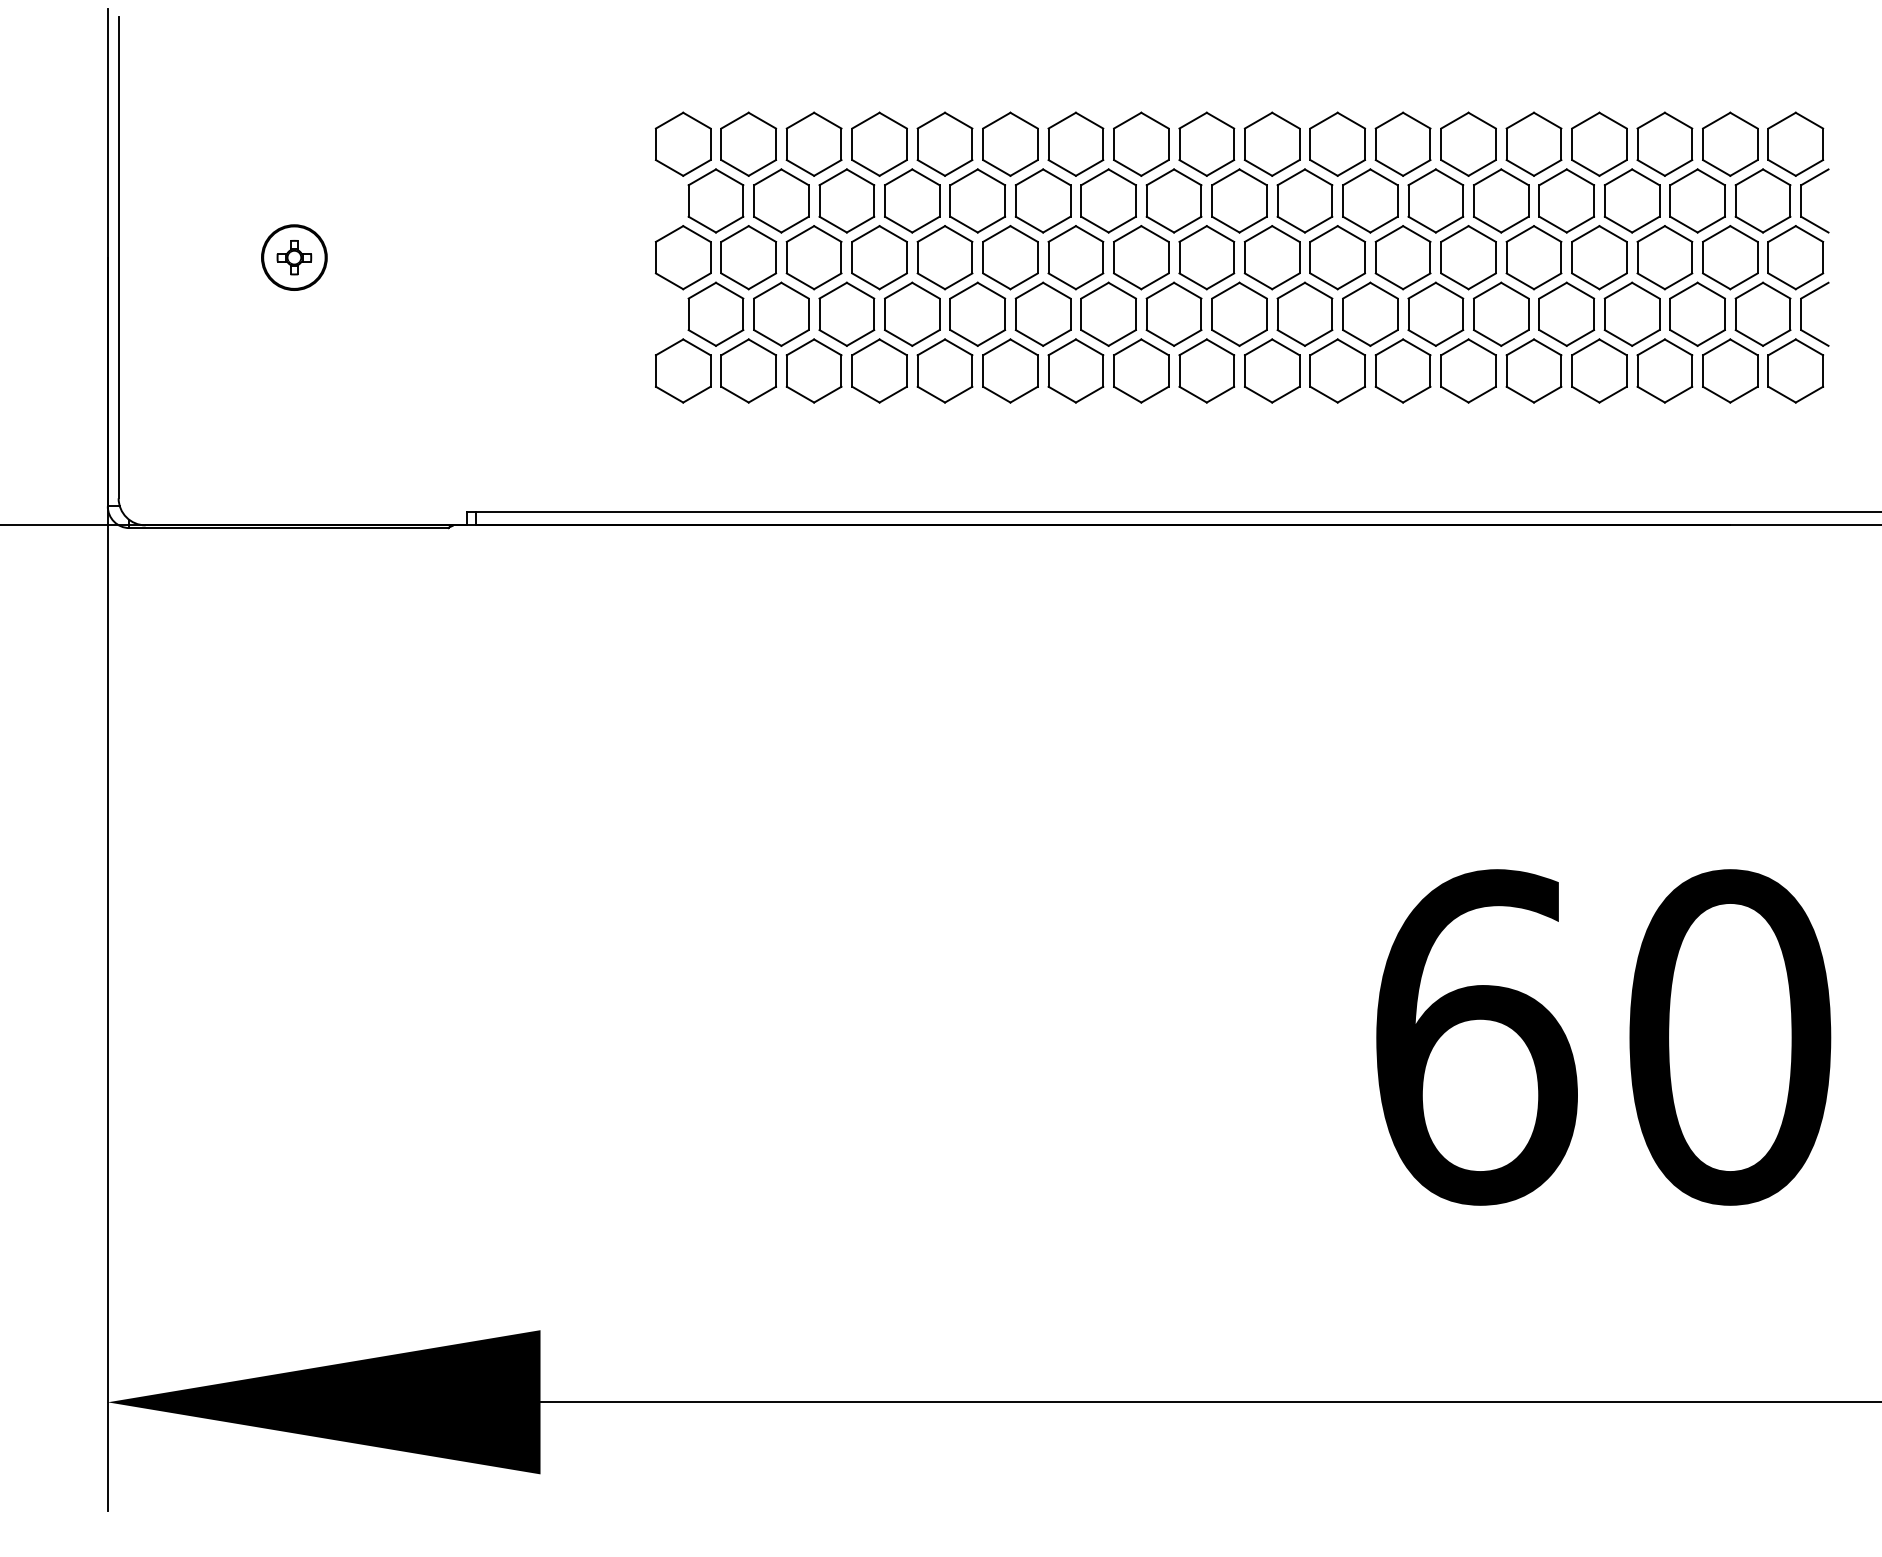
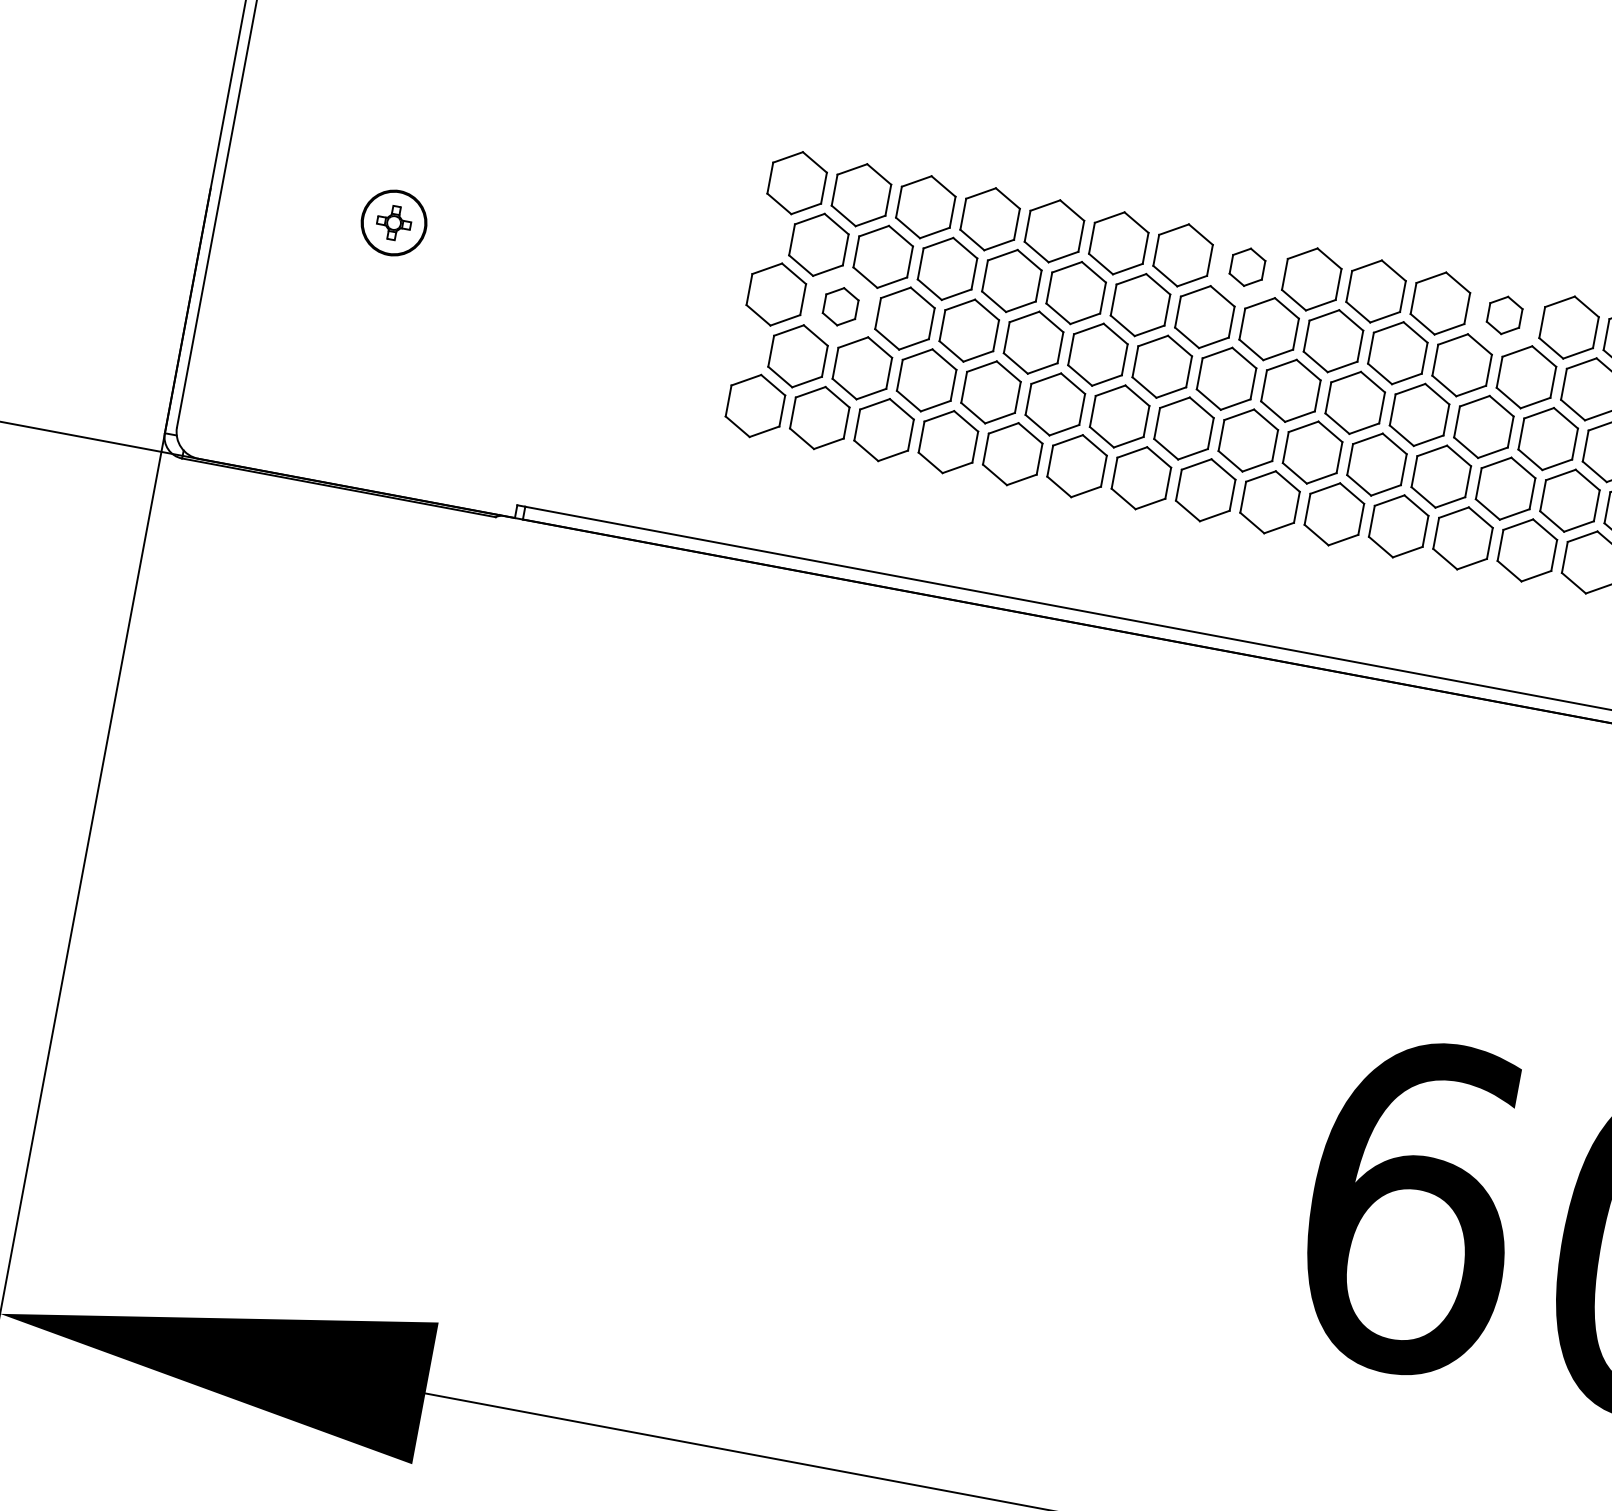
part: (1141, 143) -> (1247, 266), size x0.6
part: (1402, 143) -> (1504, 314), size x0.6
part: (748, 257) -> (840, 306), size x0.6

